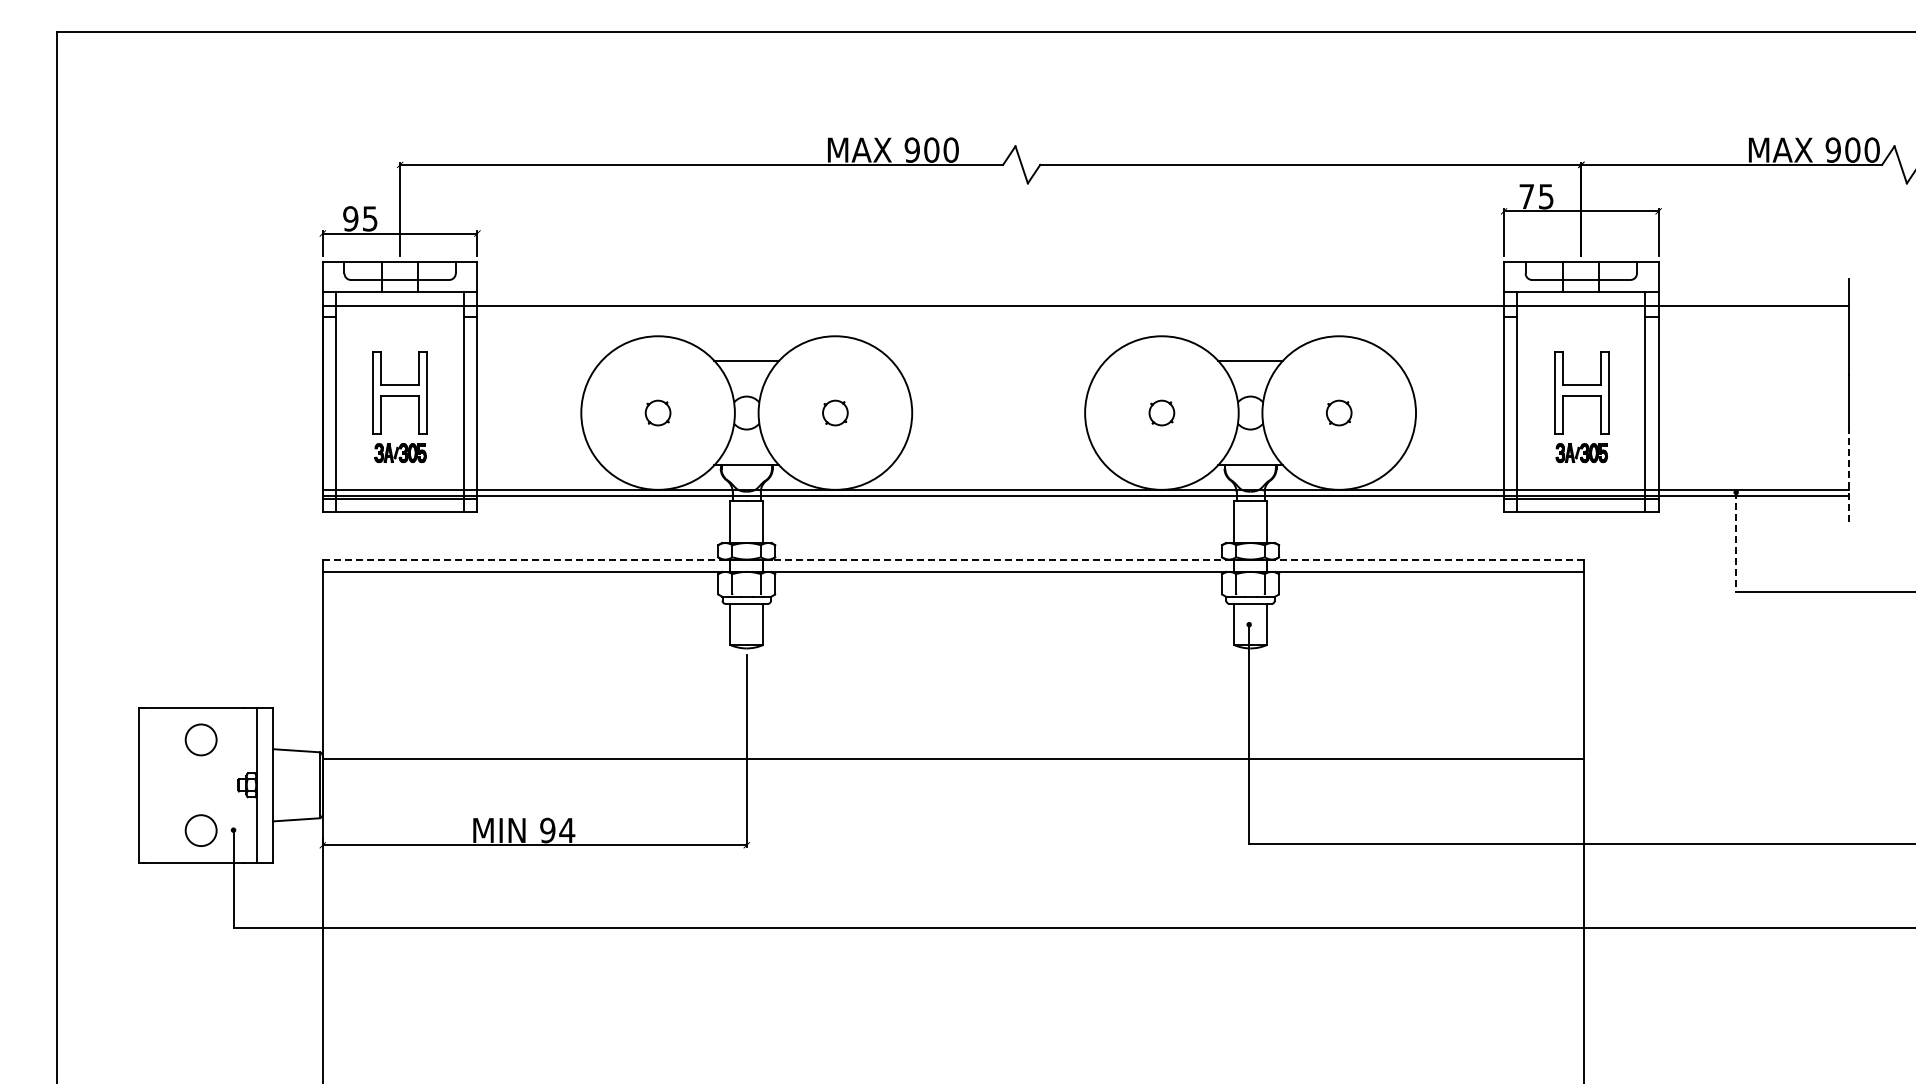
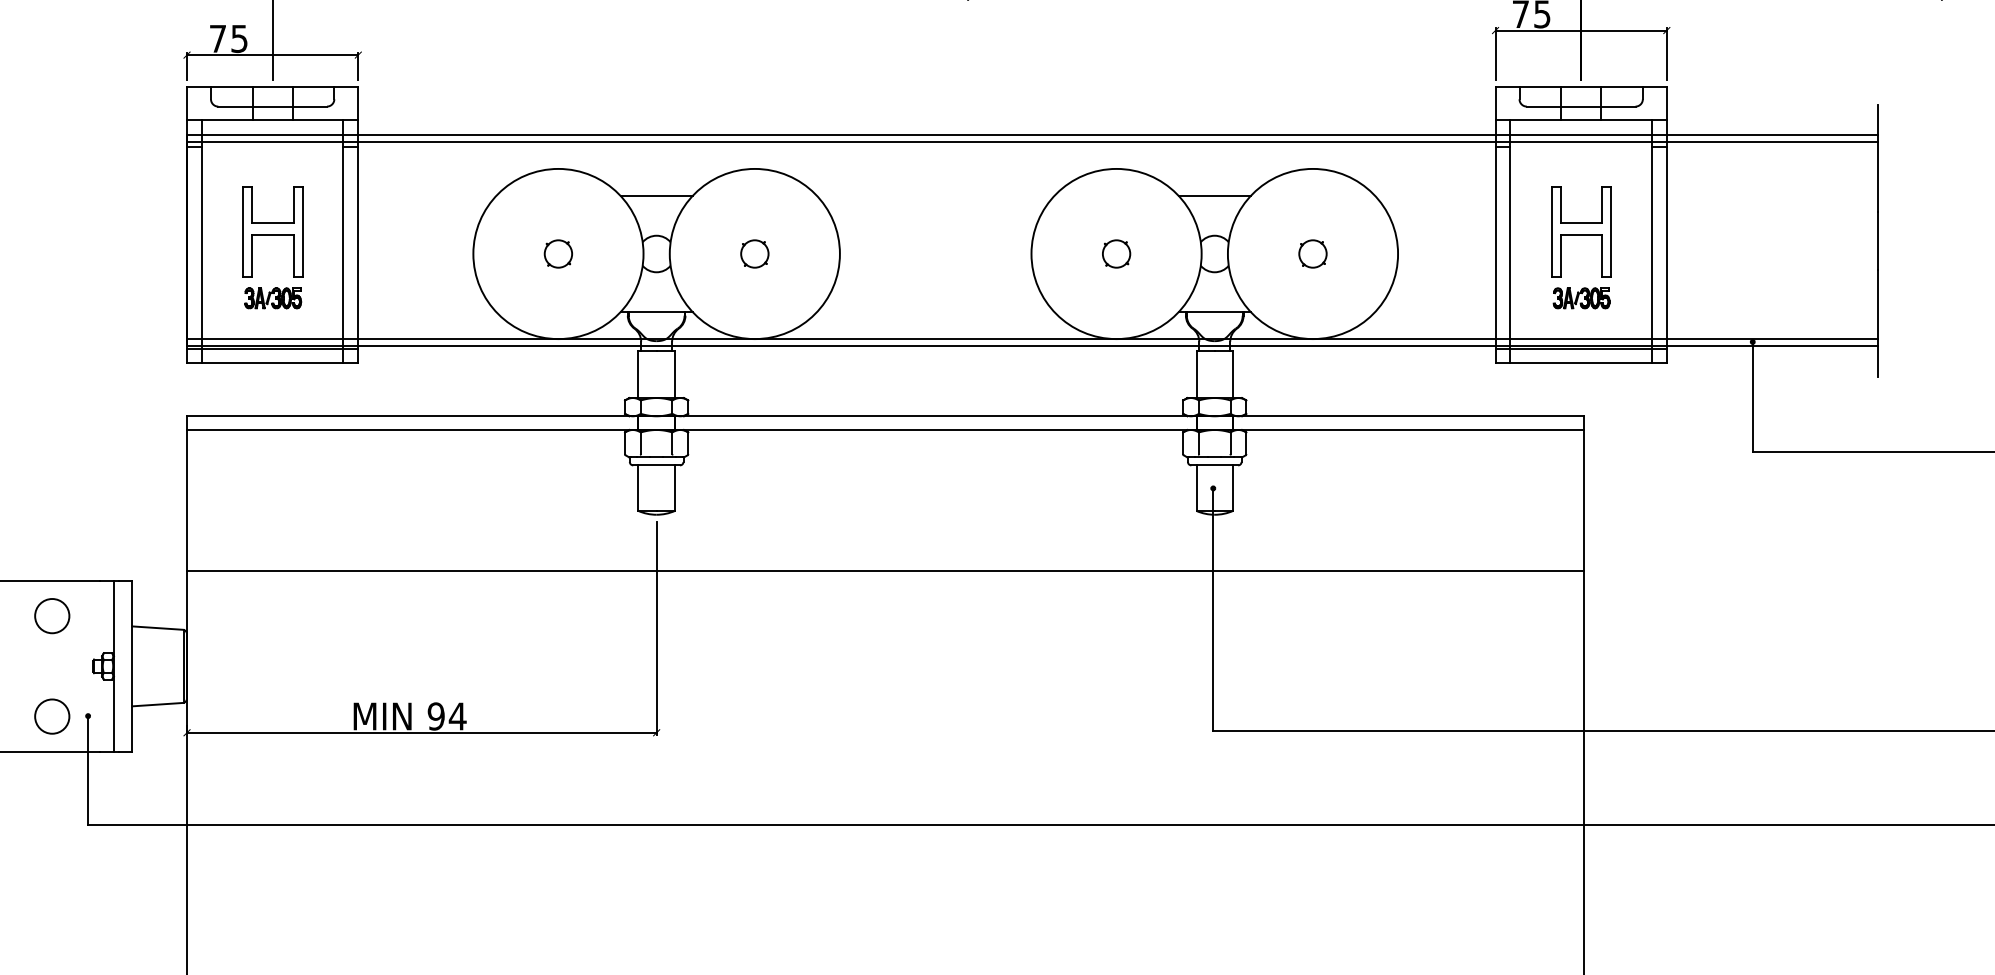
text: (350, 218) -> (217, 38), 95 -> 75
line: (1085, 312) -> (1031, 142), added
line: (1849, 476) -> (1878, 324), dashed -> solid
line: (1736, 542) -> (1753, 397), dashed -> solid
line: (953, 559) -> (885, 416), dashed -> solid
line: (953, 759) -> (885, 571), moved

